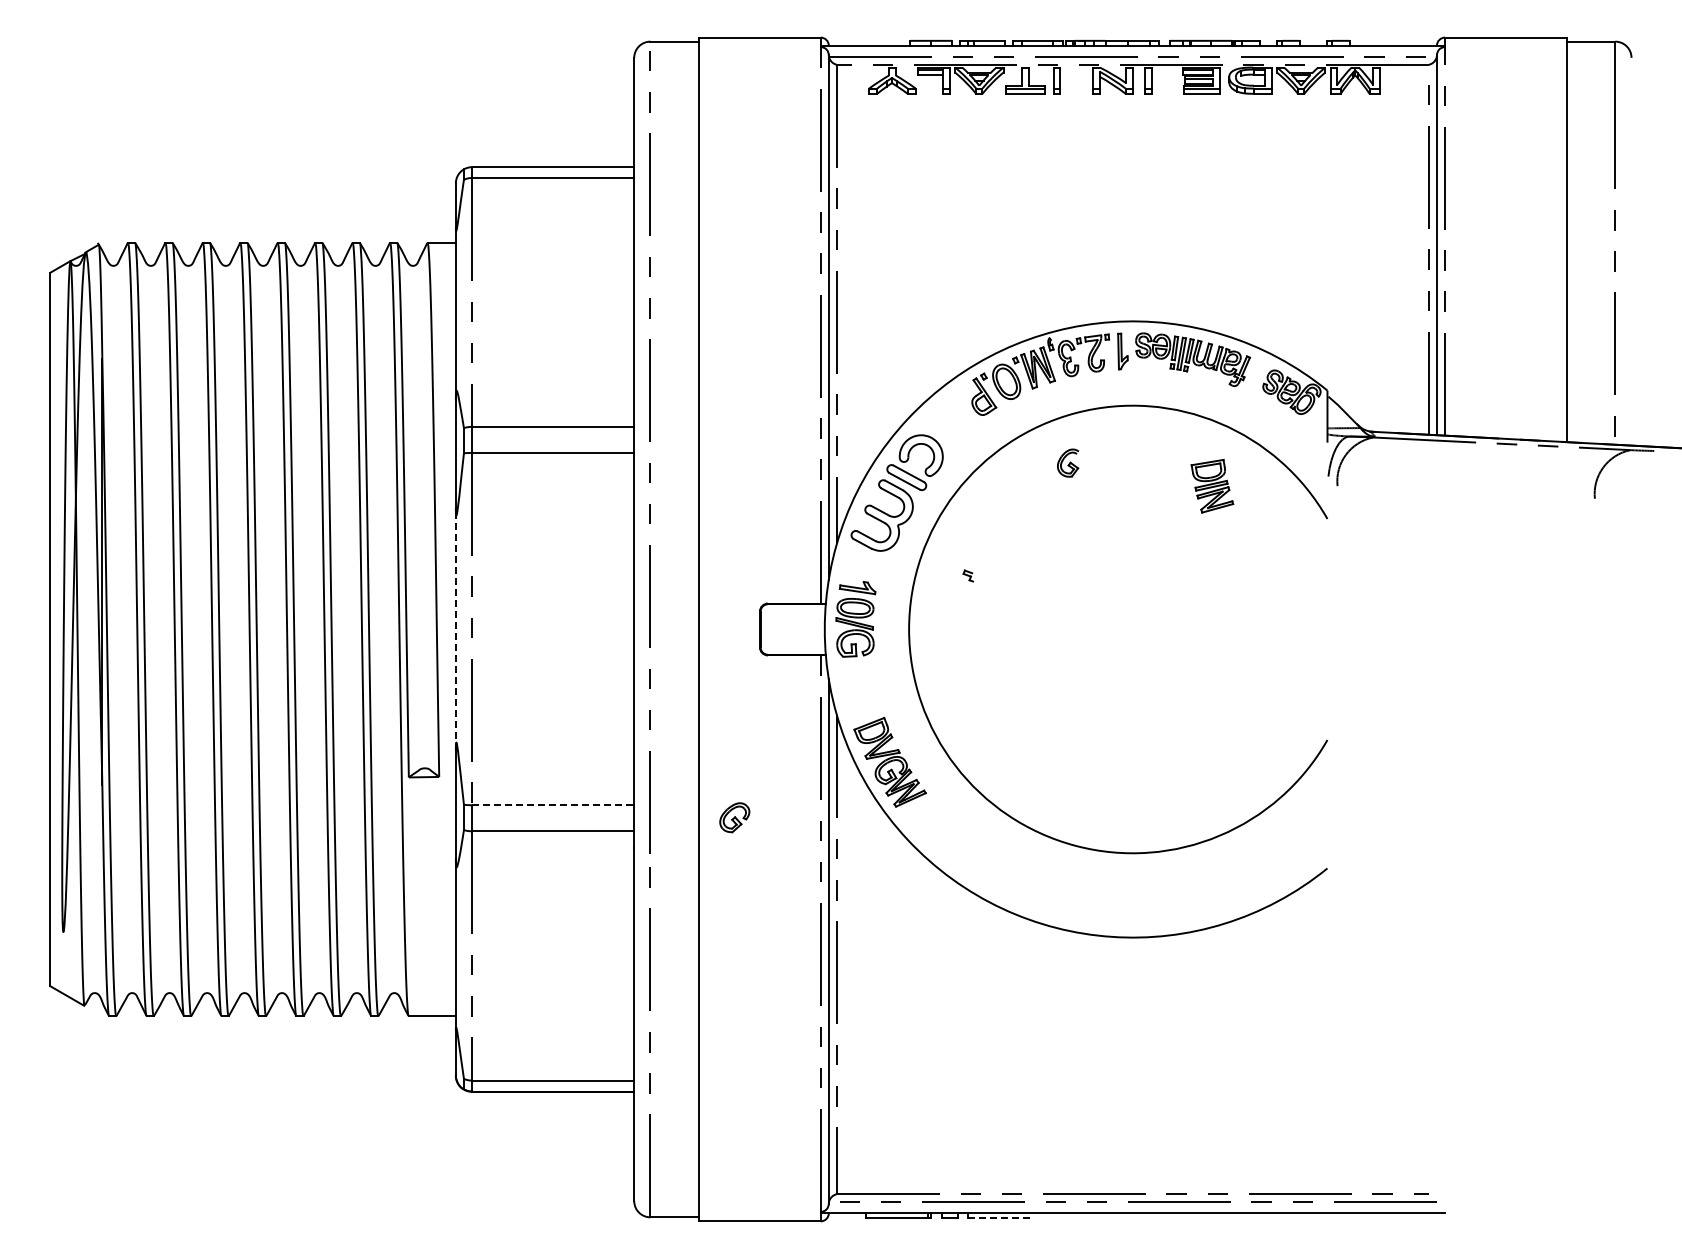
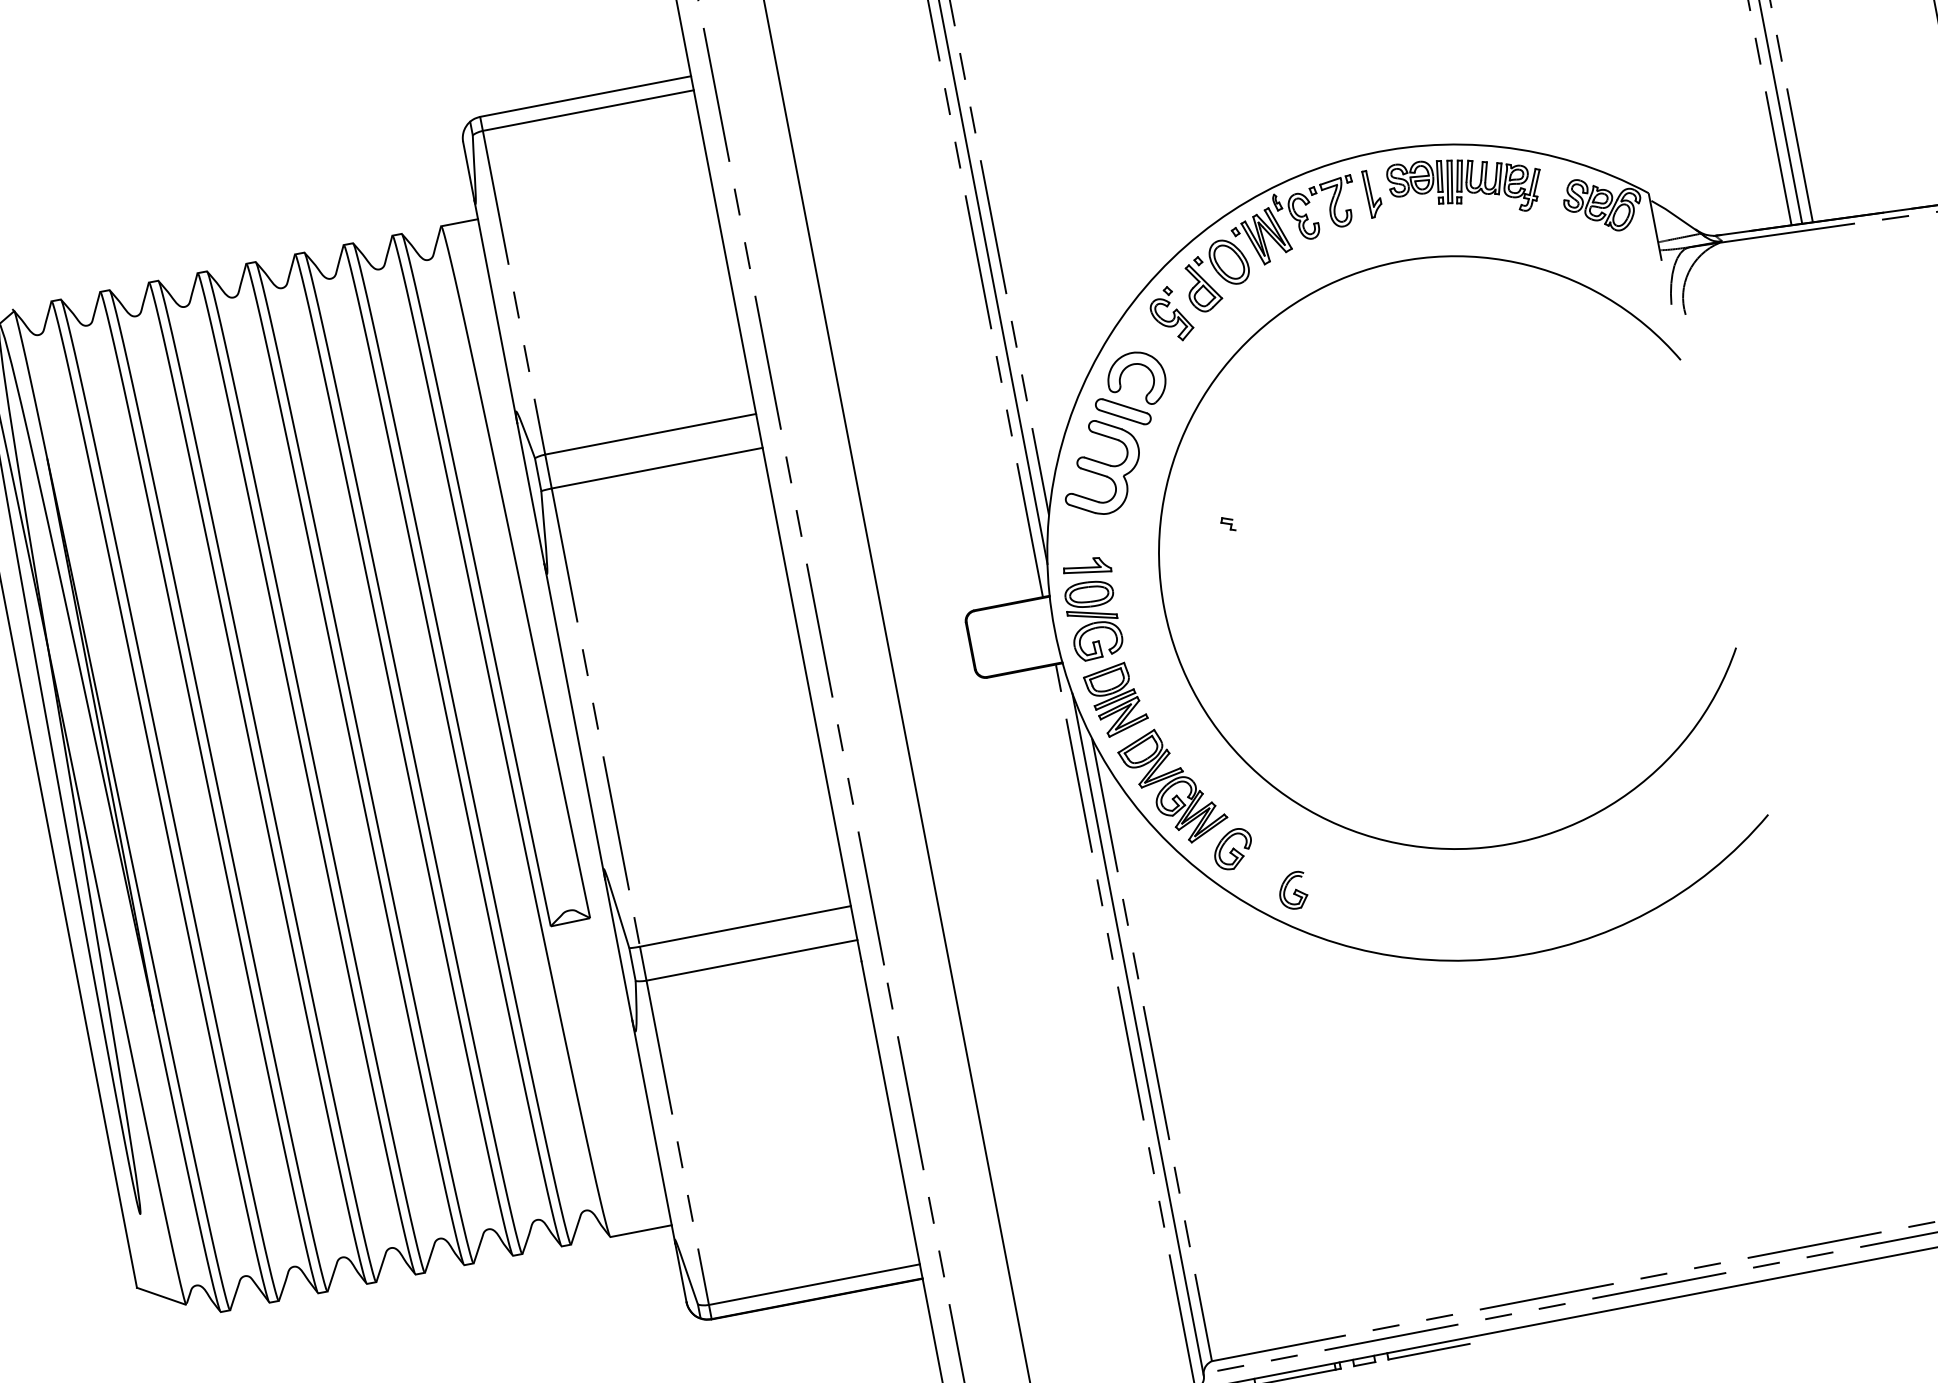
part: (955, 412) -> (1170, 314), added
part: (1068, 462) -> (1293, 890), moved
part: (1212, 486) -> (1116, 700), moved
line: (455, 628) -> (574, 721), dashed -> solid
line: (553, 805) -> (745, 926), dashed -> solid
part: (734, 817) -> (1232, 849), moved
line: (998, 1218) -> (1428, 1352), dashed -> solid

